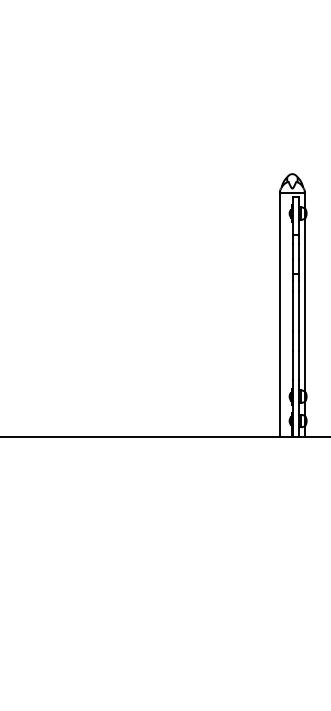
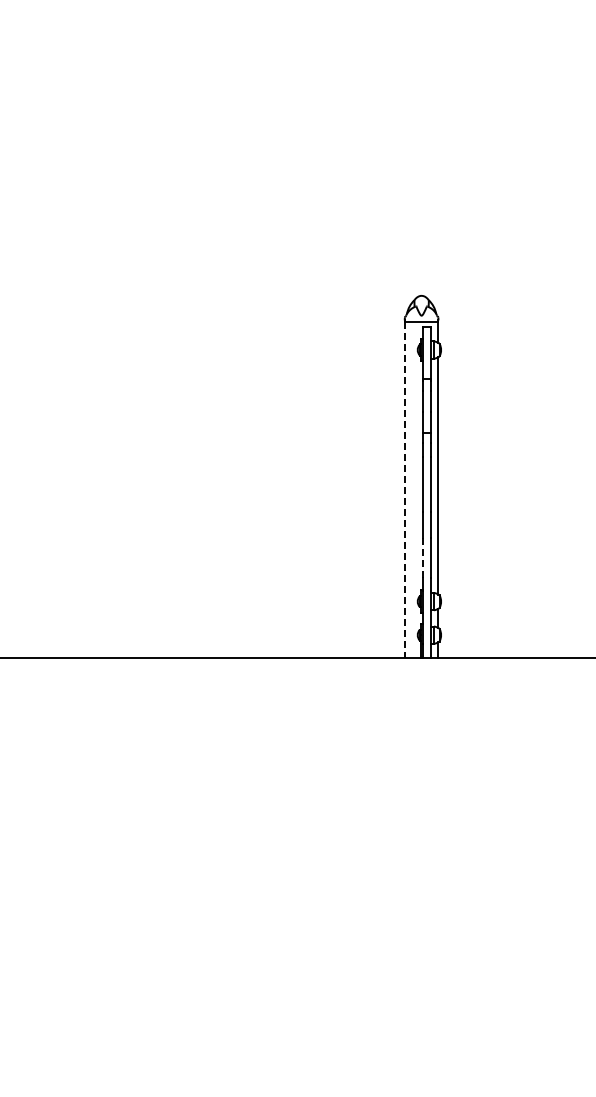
line: (279, 315) -> (404, 489), solid -> dashed
line: (293, 365) -> (422, 558), solid -> dashed

